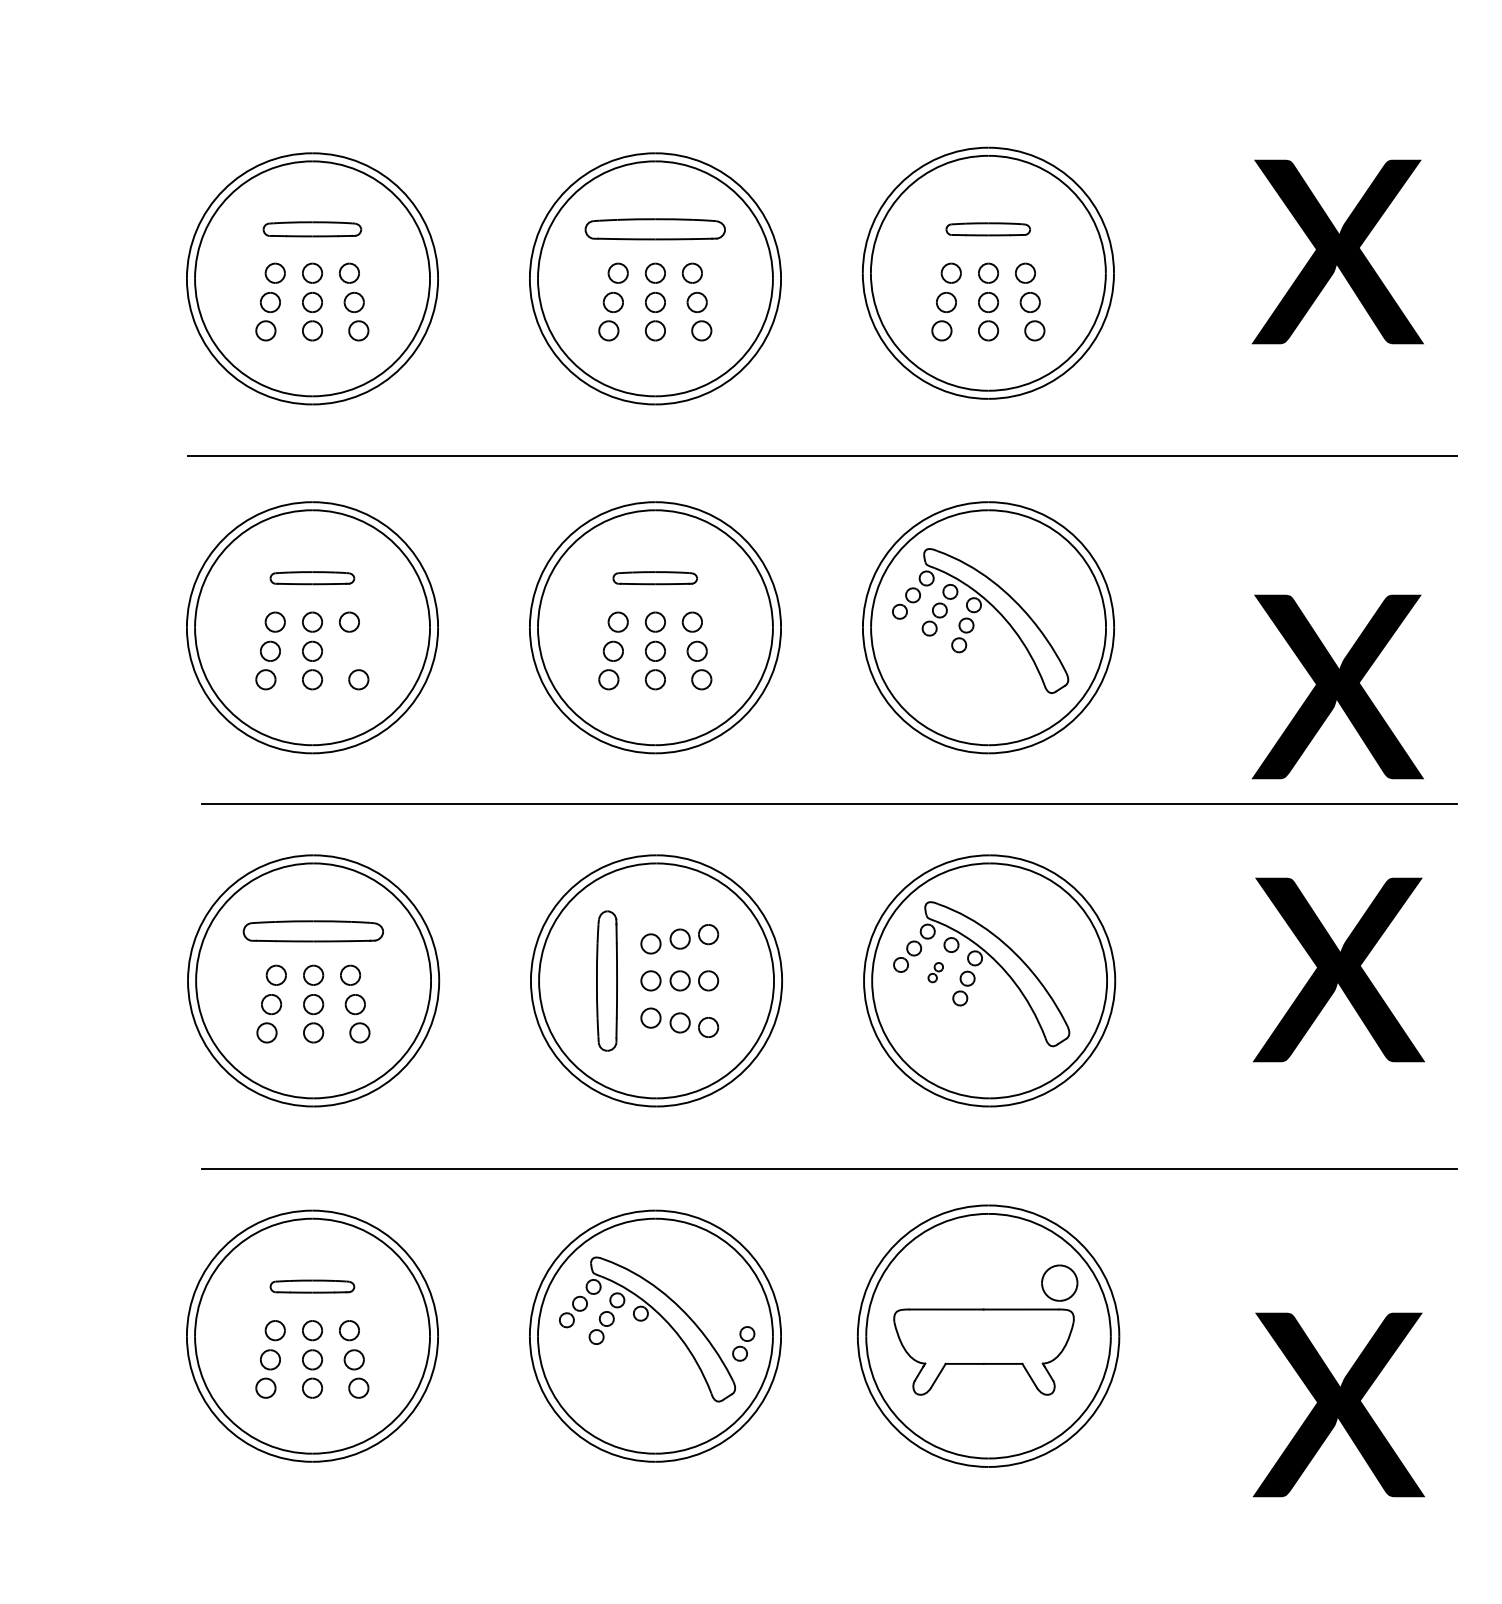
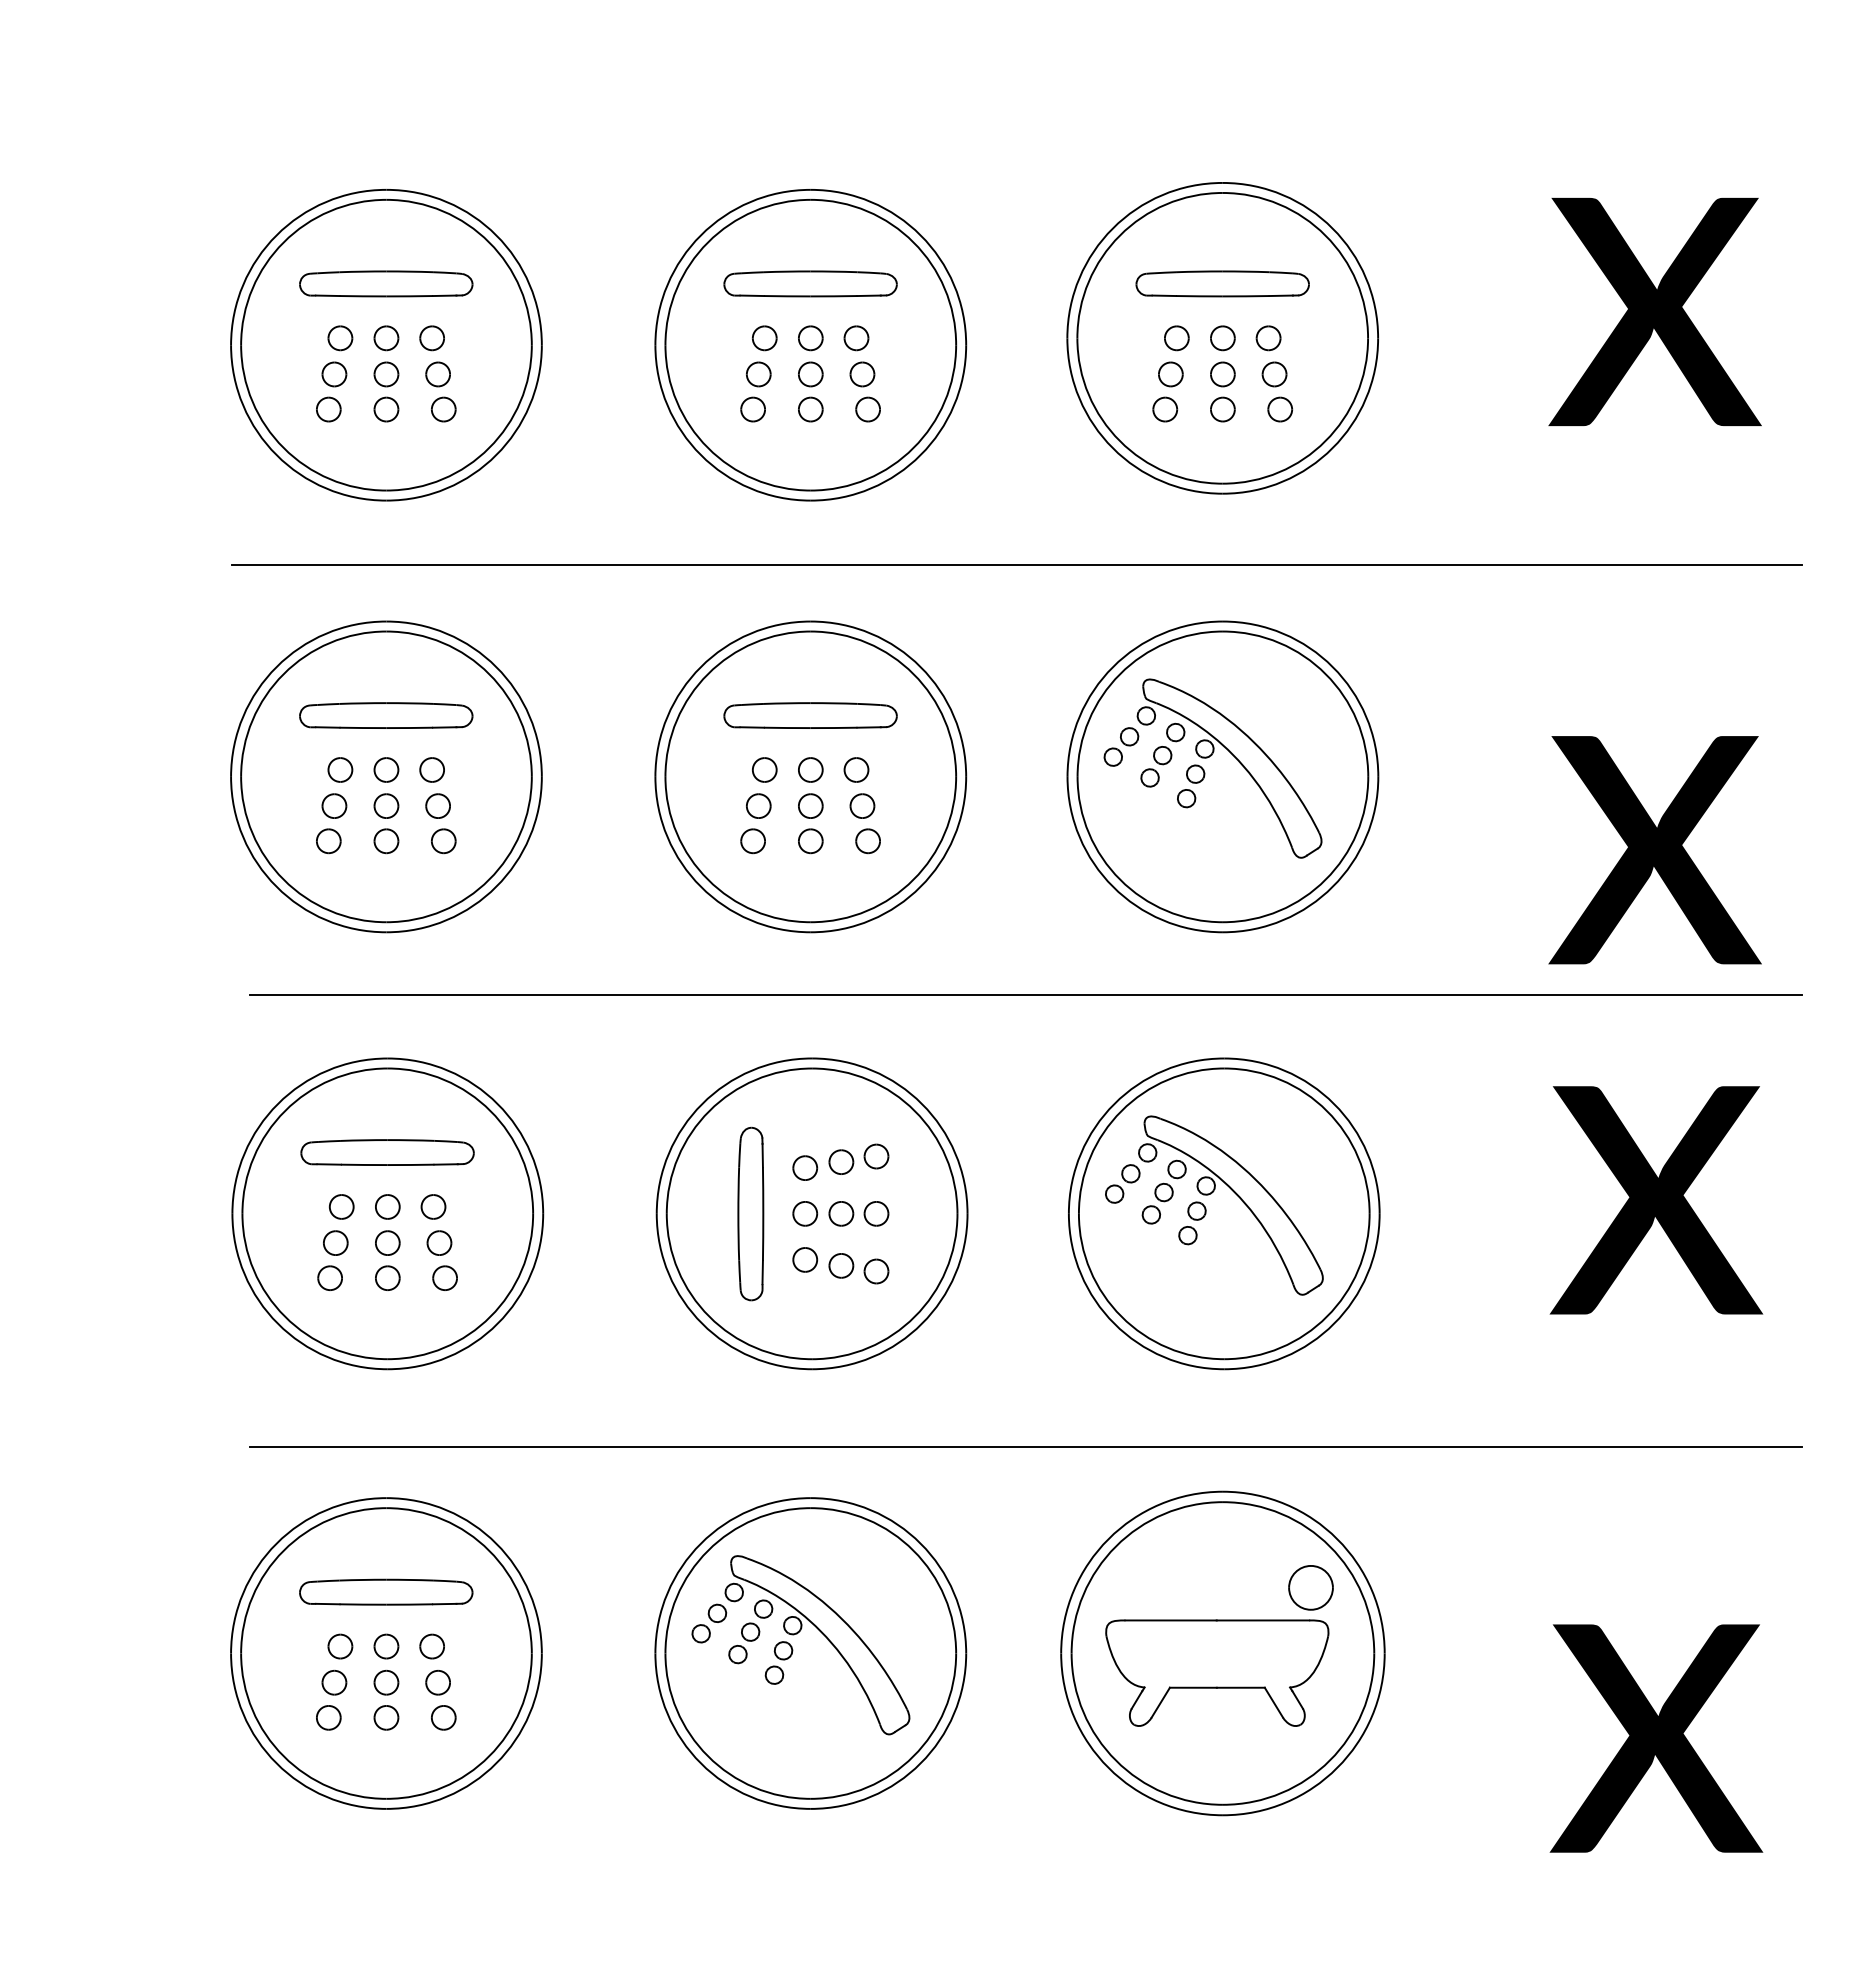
part: (312, 228) -> (386, 283), size x1.43
part: (988, 228) -> (1222, 283), size x1.67
part: (312, 578) -> (386, 715), size x1.67
part: (655, 578) -> (810, 715), size x1.67
part: (353, 650) -> (437, 805), added
part: (935, 972) -> (1157, 1203), size x1.67
part: (312, 1286) -> (386, 1591), size x1.67
part: (743, 1343) -> (778, 1662), moved

